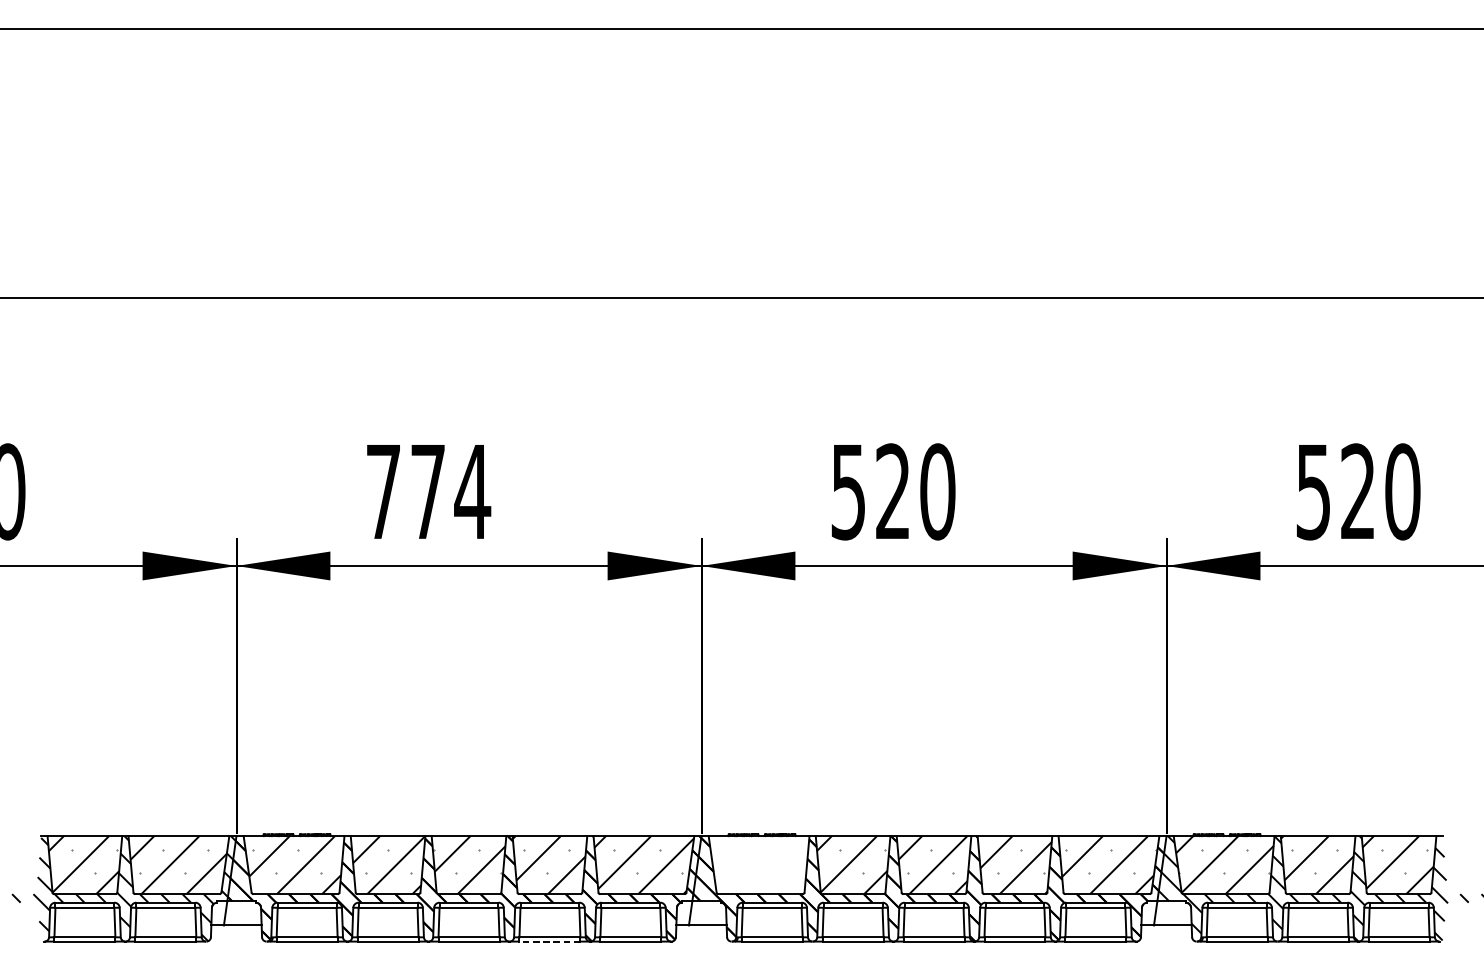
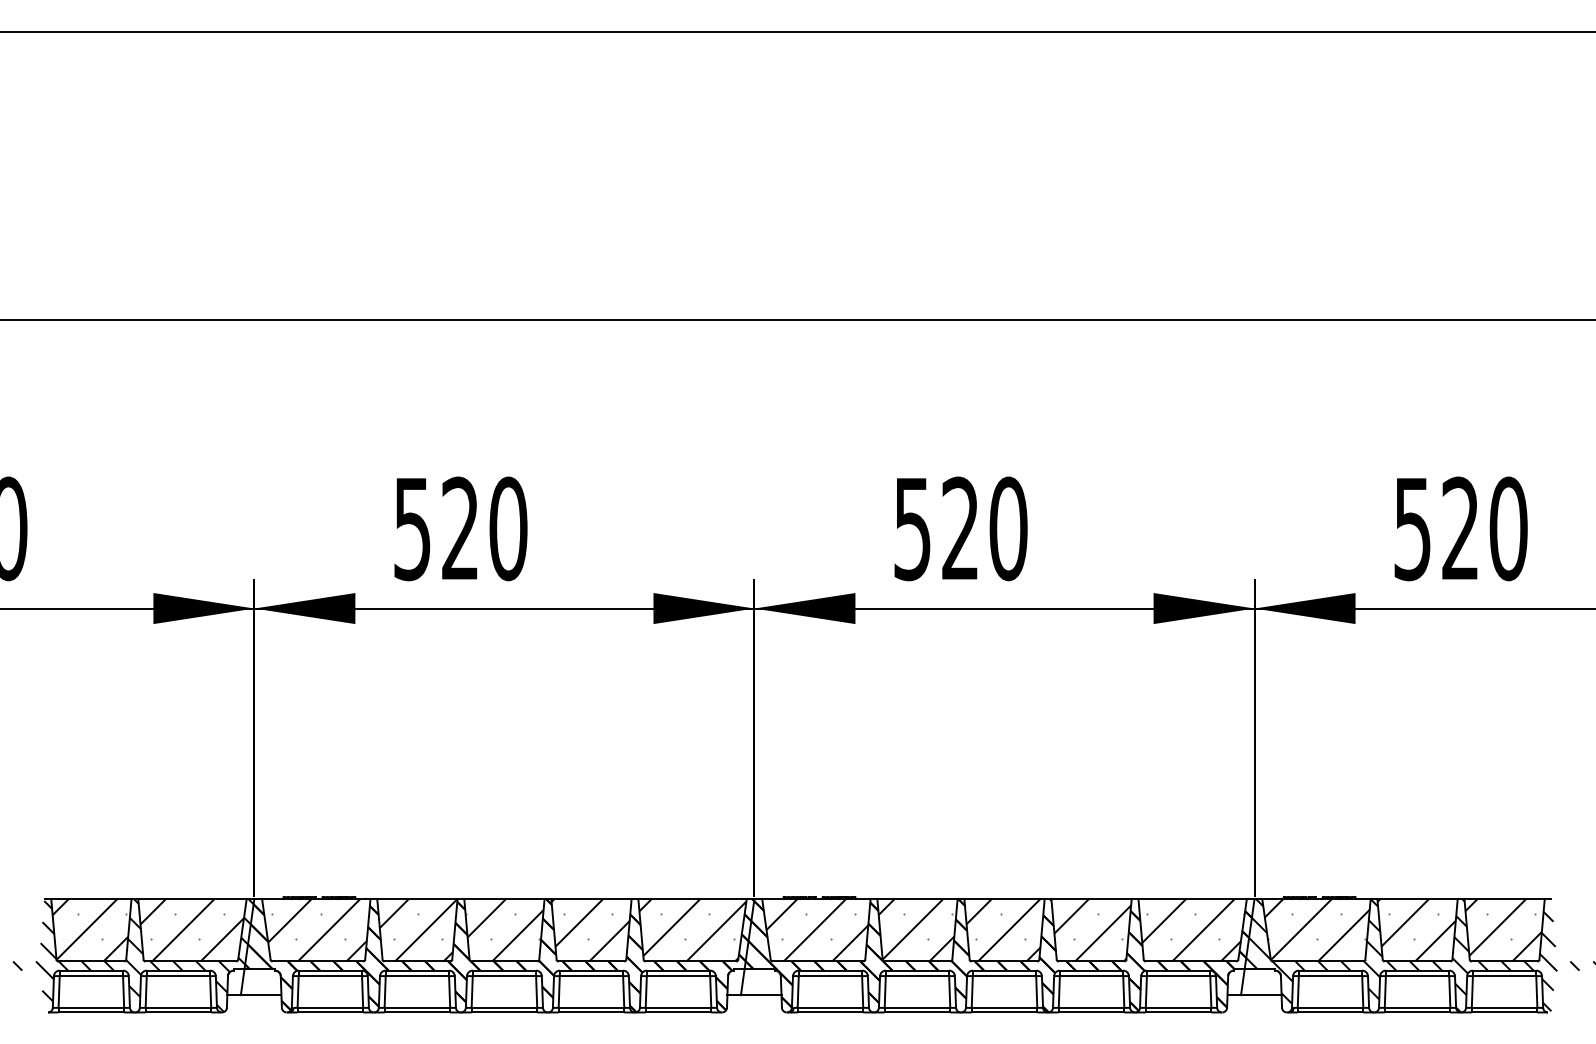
text: (429, 491) -> (461, 528), 774 -> 520
hatch: (760, 864) -> (817, 929), added
line: (549, 941) -> (591, 1012), dashed -> solid

